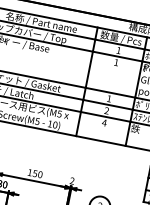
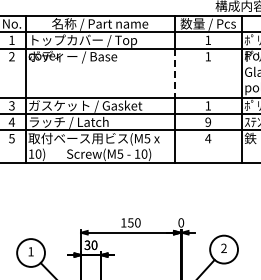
line: (89, 70) -> (174, 73), solid -> dashed
text: (107, 111) -> (208, 122), 2 -> 9
text: (72, 180) -> (181, 222), 2 -> 0

